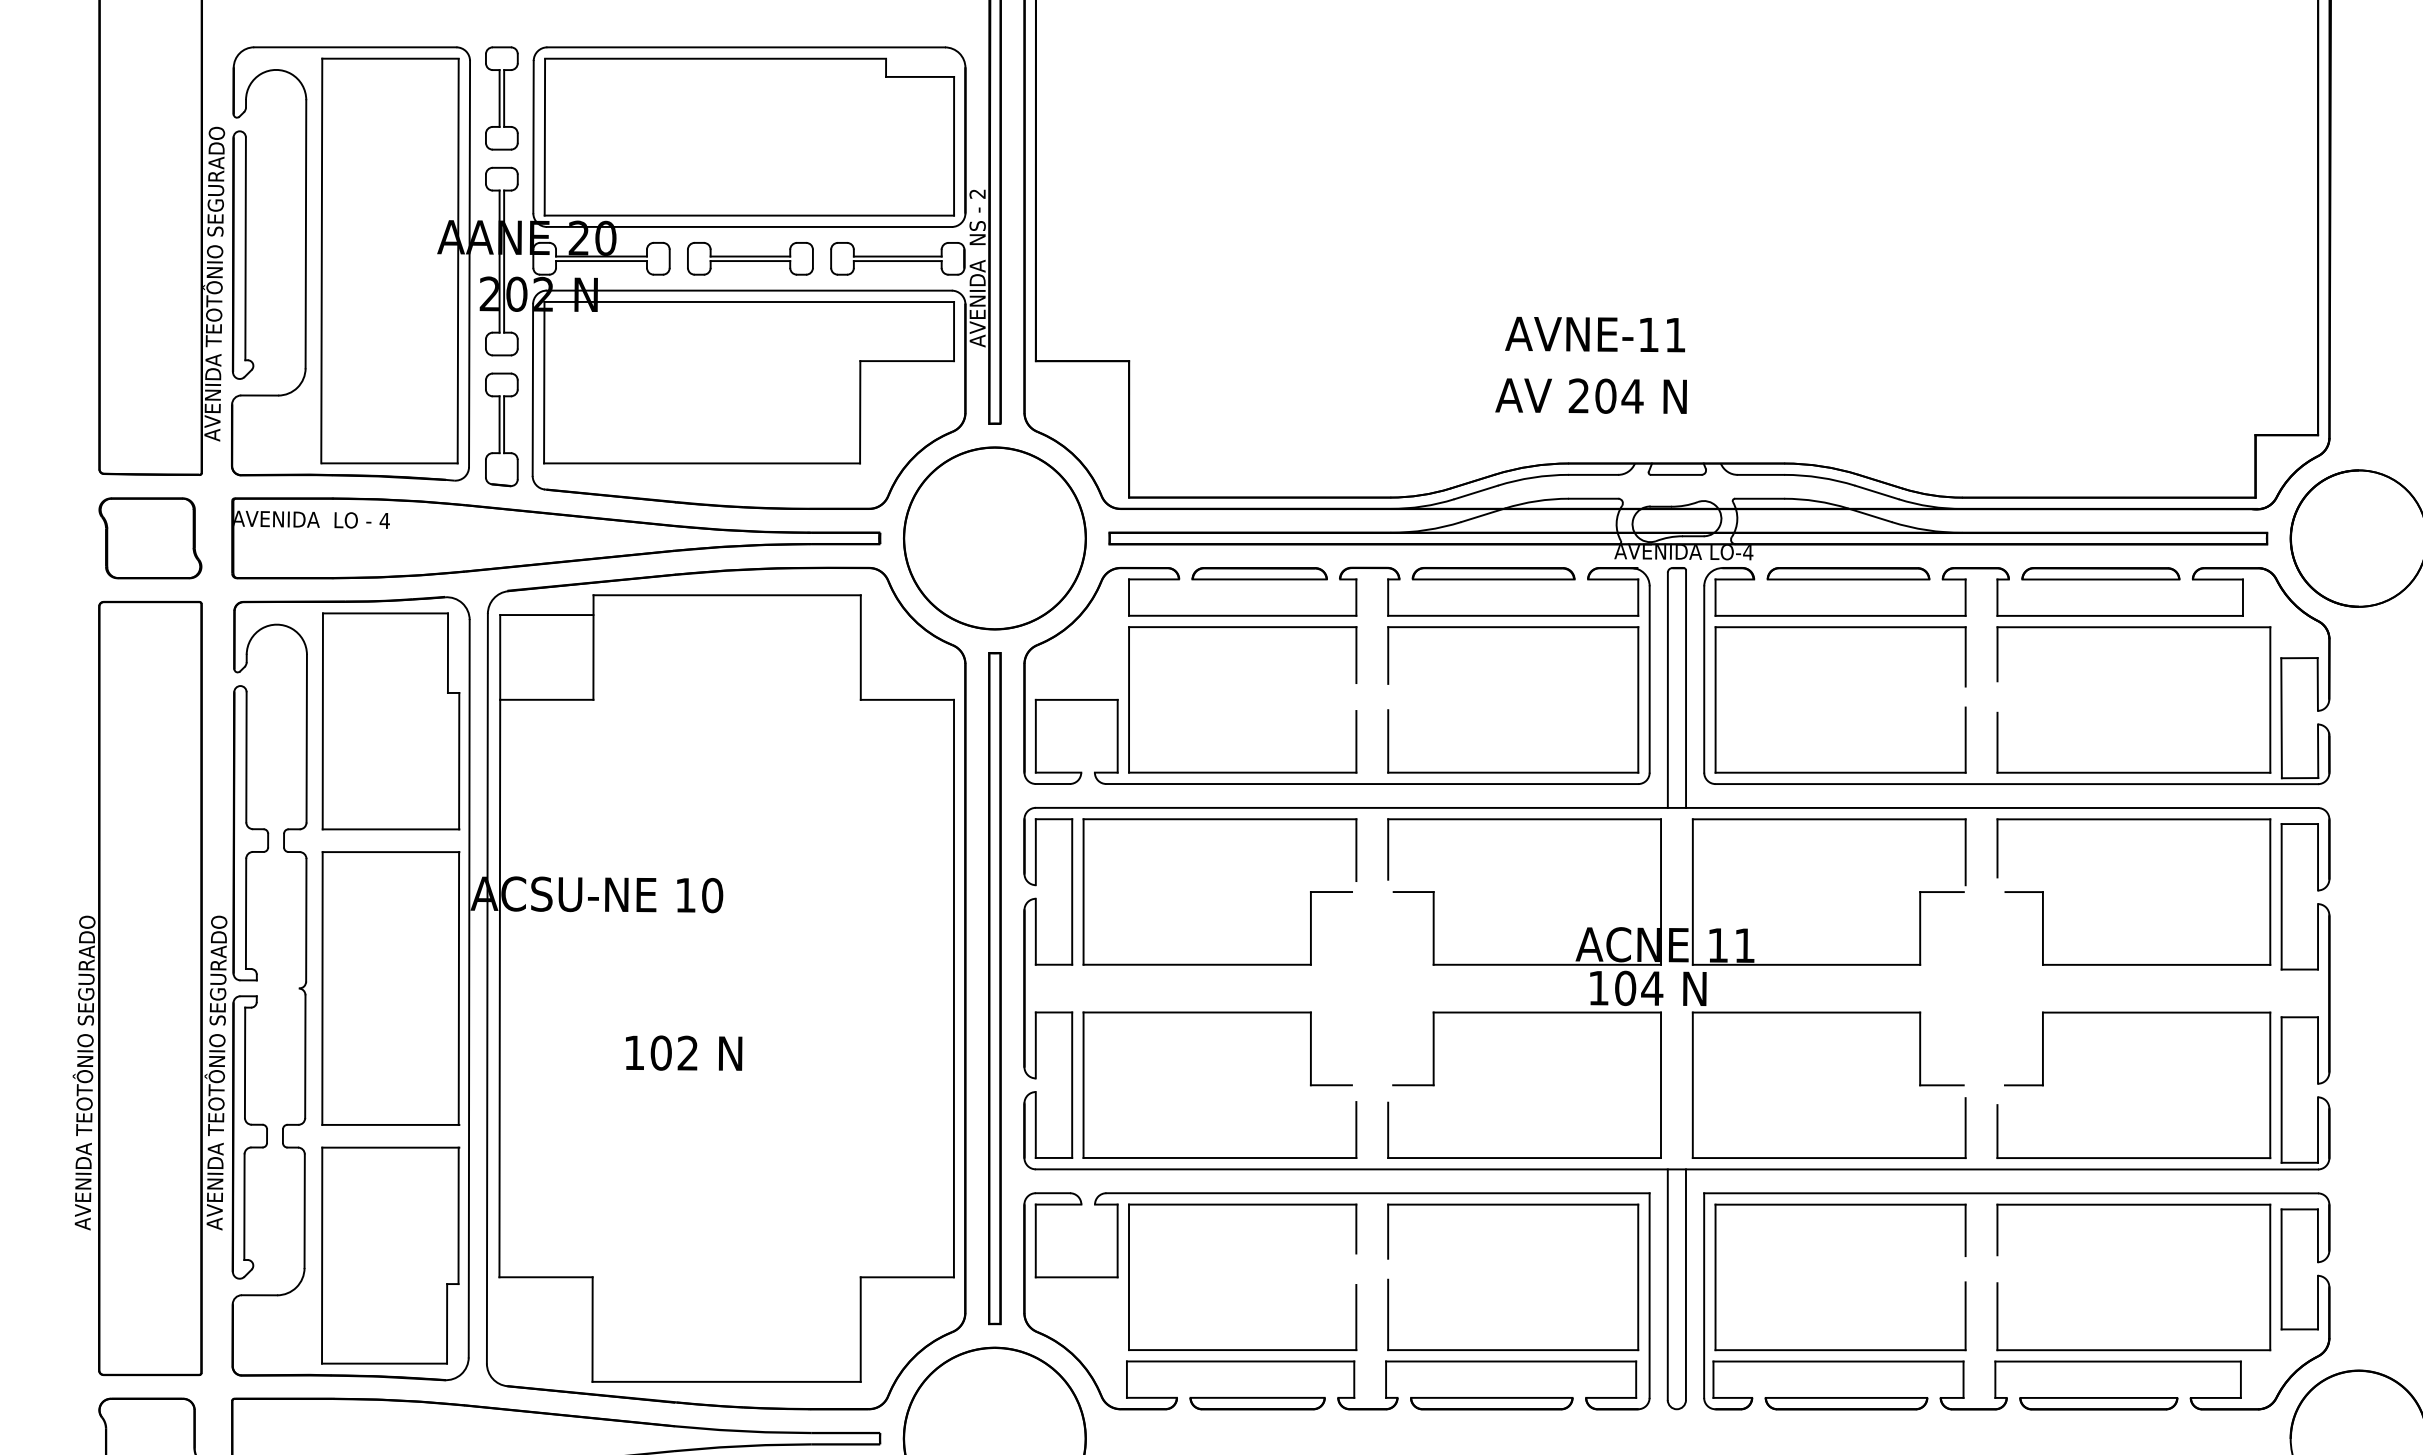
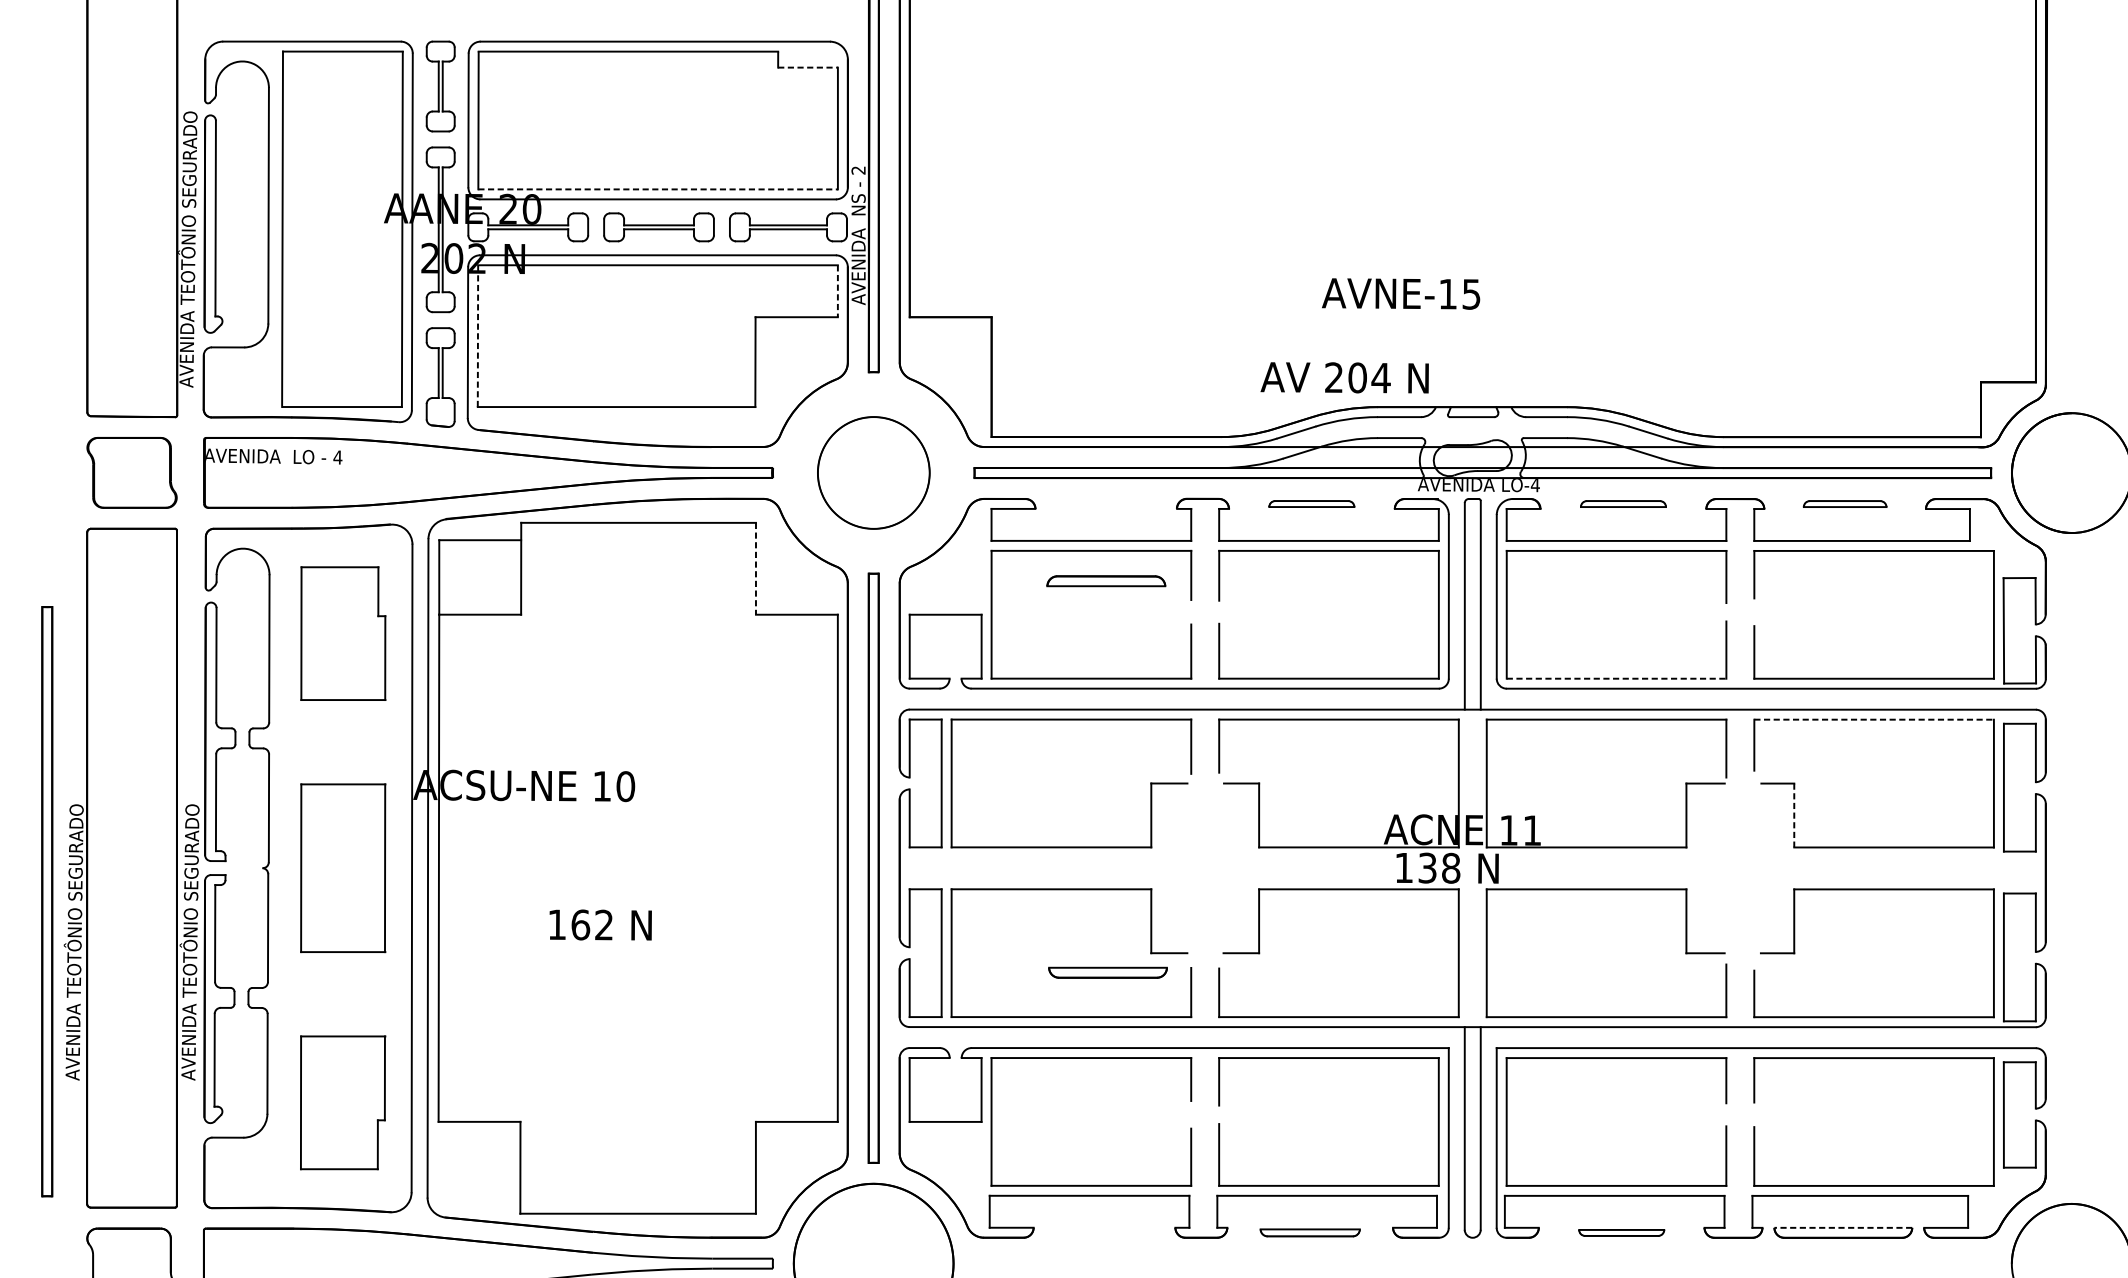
line: (920, 76) -> (808, 67), solid -> dashed
line: (749, 215) -> (658, 189), solid -> dashed
line: (954, 331) -> (838, 291), solid -> dashed
text: (1675, 335) -> (1471, 294), AVNE-11 -> AVNE-15
line: (544, 382) -> (478, 335), solid -> dashed
text: (1590, 395) -> (1344, 377), moved
part: (994, 538) -> (873, 473), size x0.7
part: (1259, 573) -> (1106, 581), moved
part: (1493, 573) -> (1311, 503), size x0.6
part: (1848, 573) -> (1623, 503), size x0.6
part: (2100, 573) -> (1844, 503), size x0.6
line: (860, 648) -> (755, 569), solid -> dashed
part: (390, 721) -> (342, 633), size x0.7
line: (1841, 772) -> (1617, 678), solid -> dashed
line: (2134, 819) -> (1874, 719), solid -> dashed
line: (2042, 928) -> (1793, 815), solid -> dashed
part: (390, 988) -> (342, 868), size x0.7
text: (1639, 988) -> (1439, 868), 104 -> 138
part: (53, 1026) -> (46, 901), added
text: (660, 1052) -> (580, 924), 102 -> 162
part: (390, 1255) -> (342, 1102), size x0.7
line: (2098, 1397) -> (1843, 1227), solid -> dashed
part: (1257, 1403) -> (1107, 972), moved
part: (1491, 1403) -> (1309, 1232), size x0.7
part: (1846, 1403) -> (1621, 1232), size x0.6

